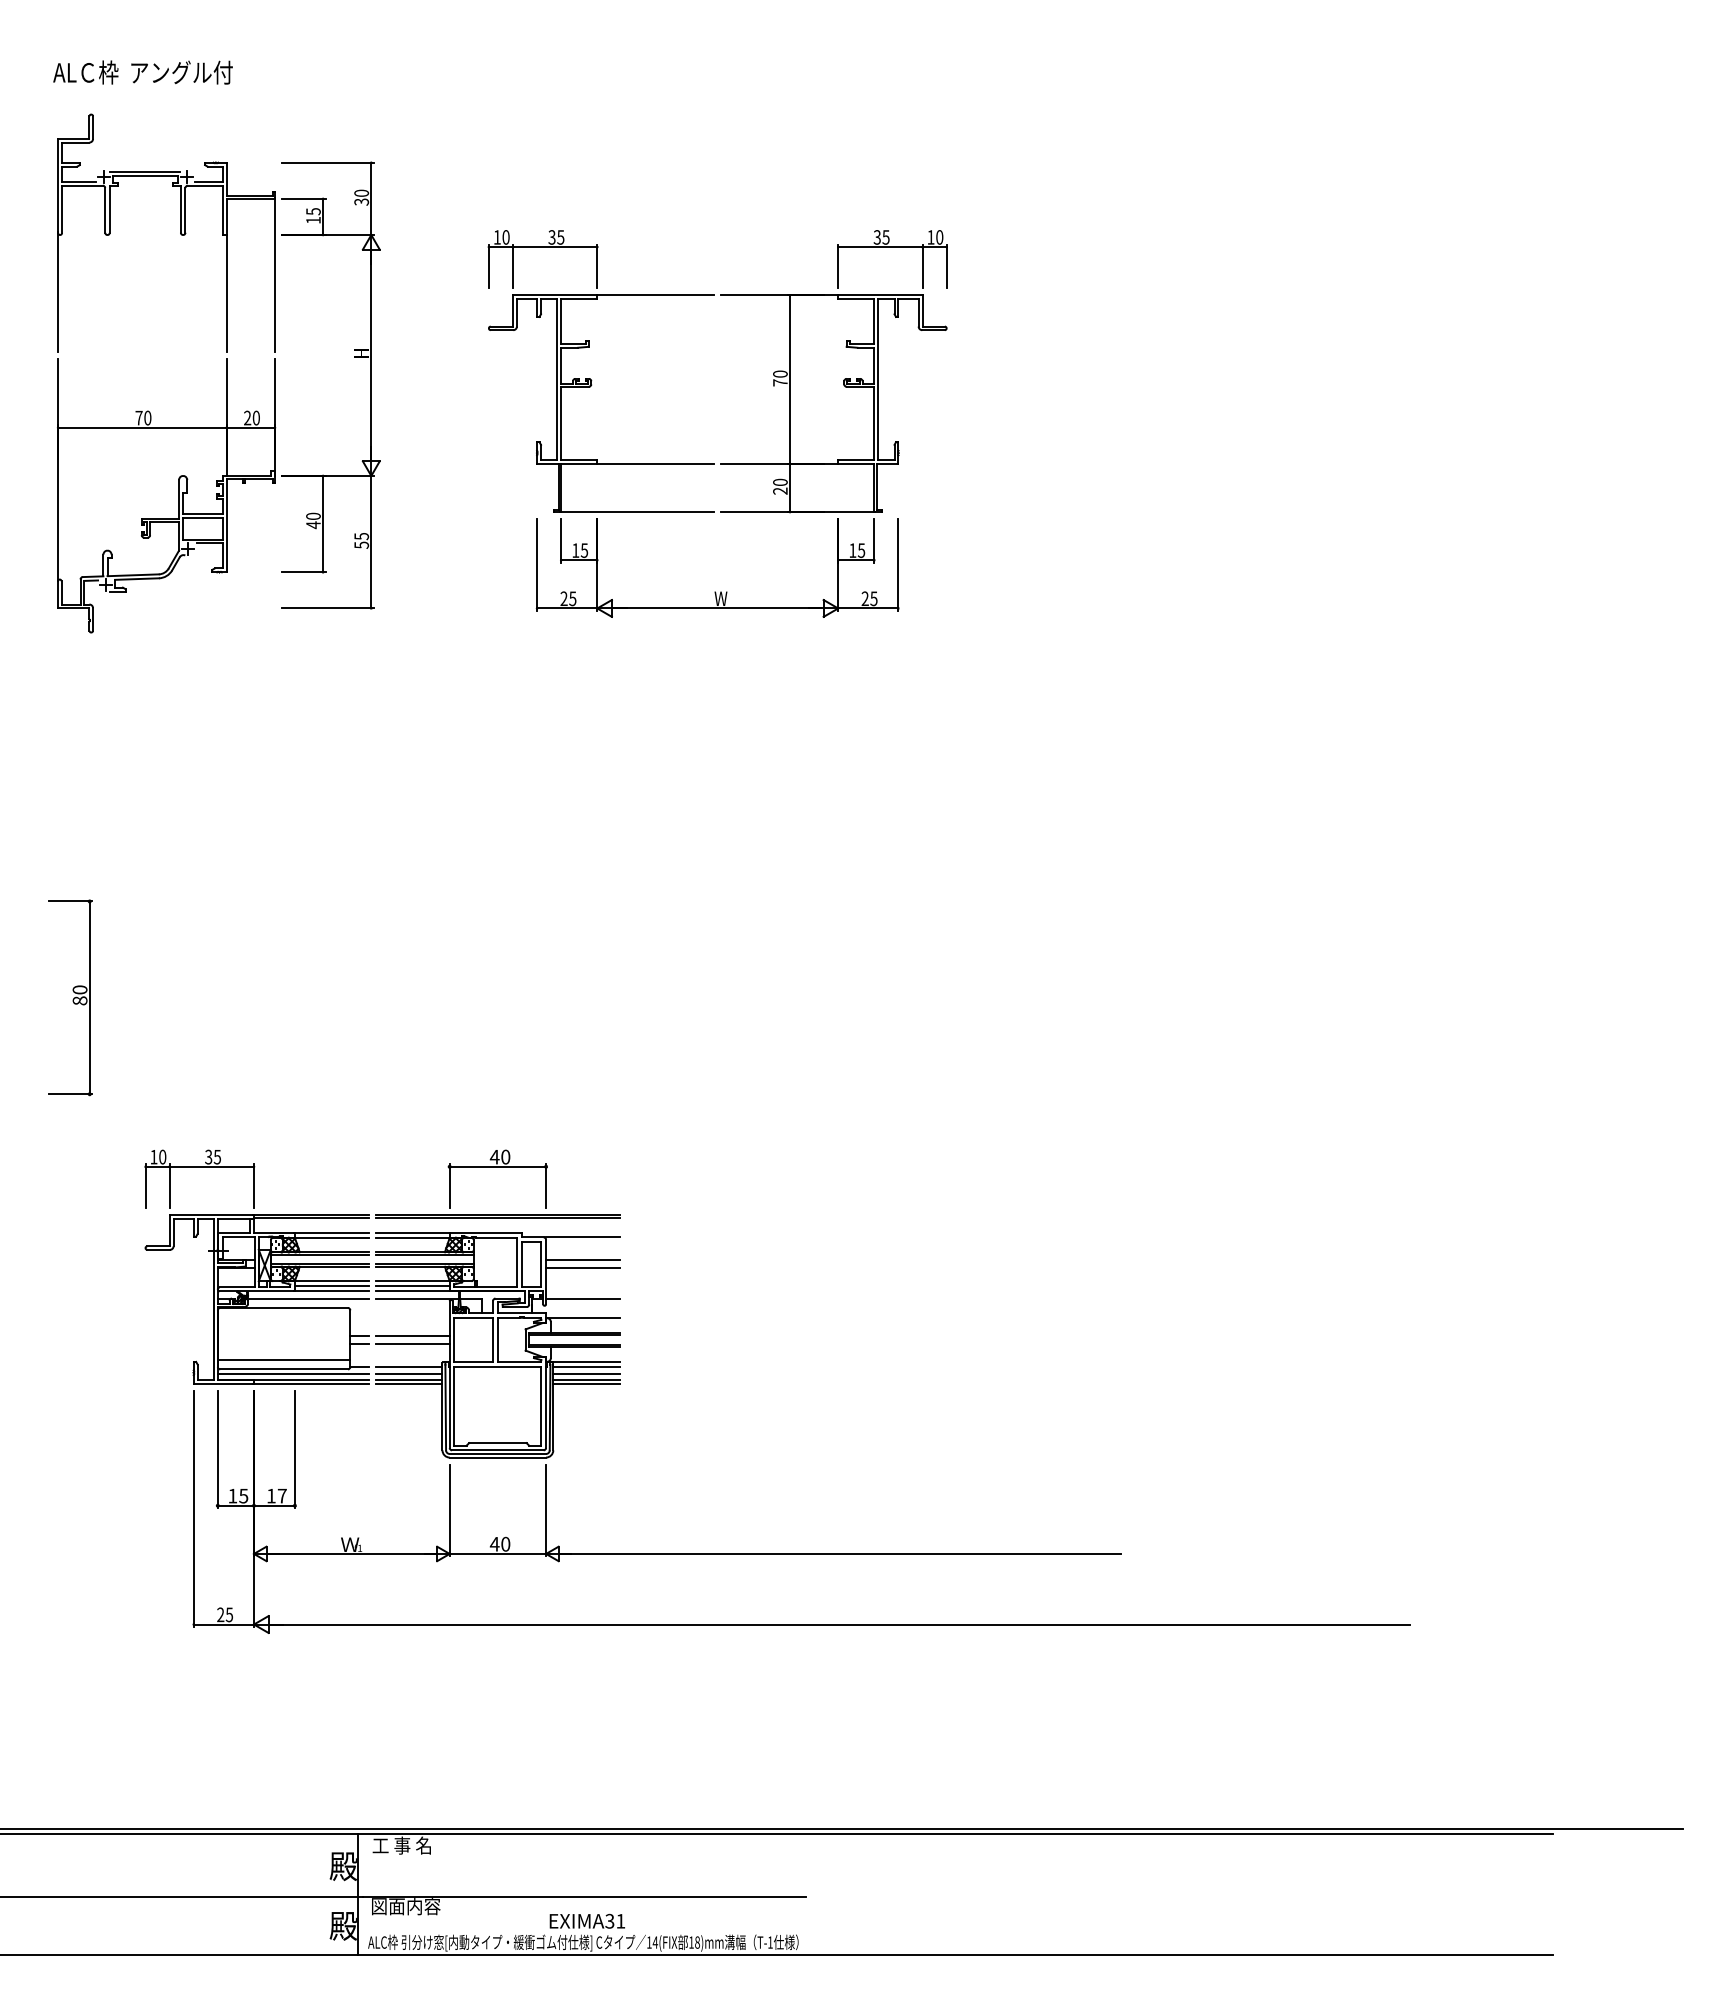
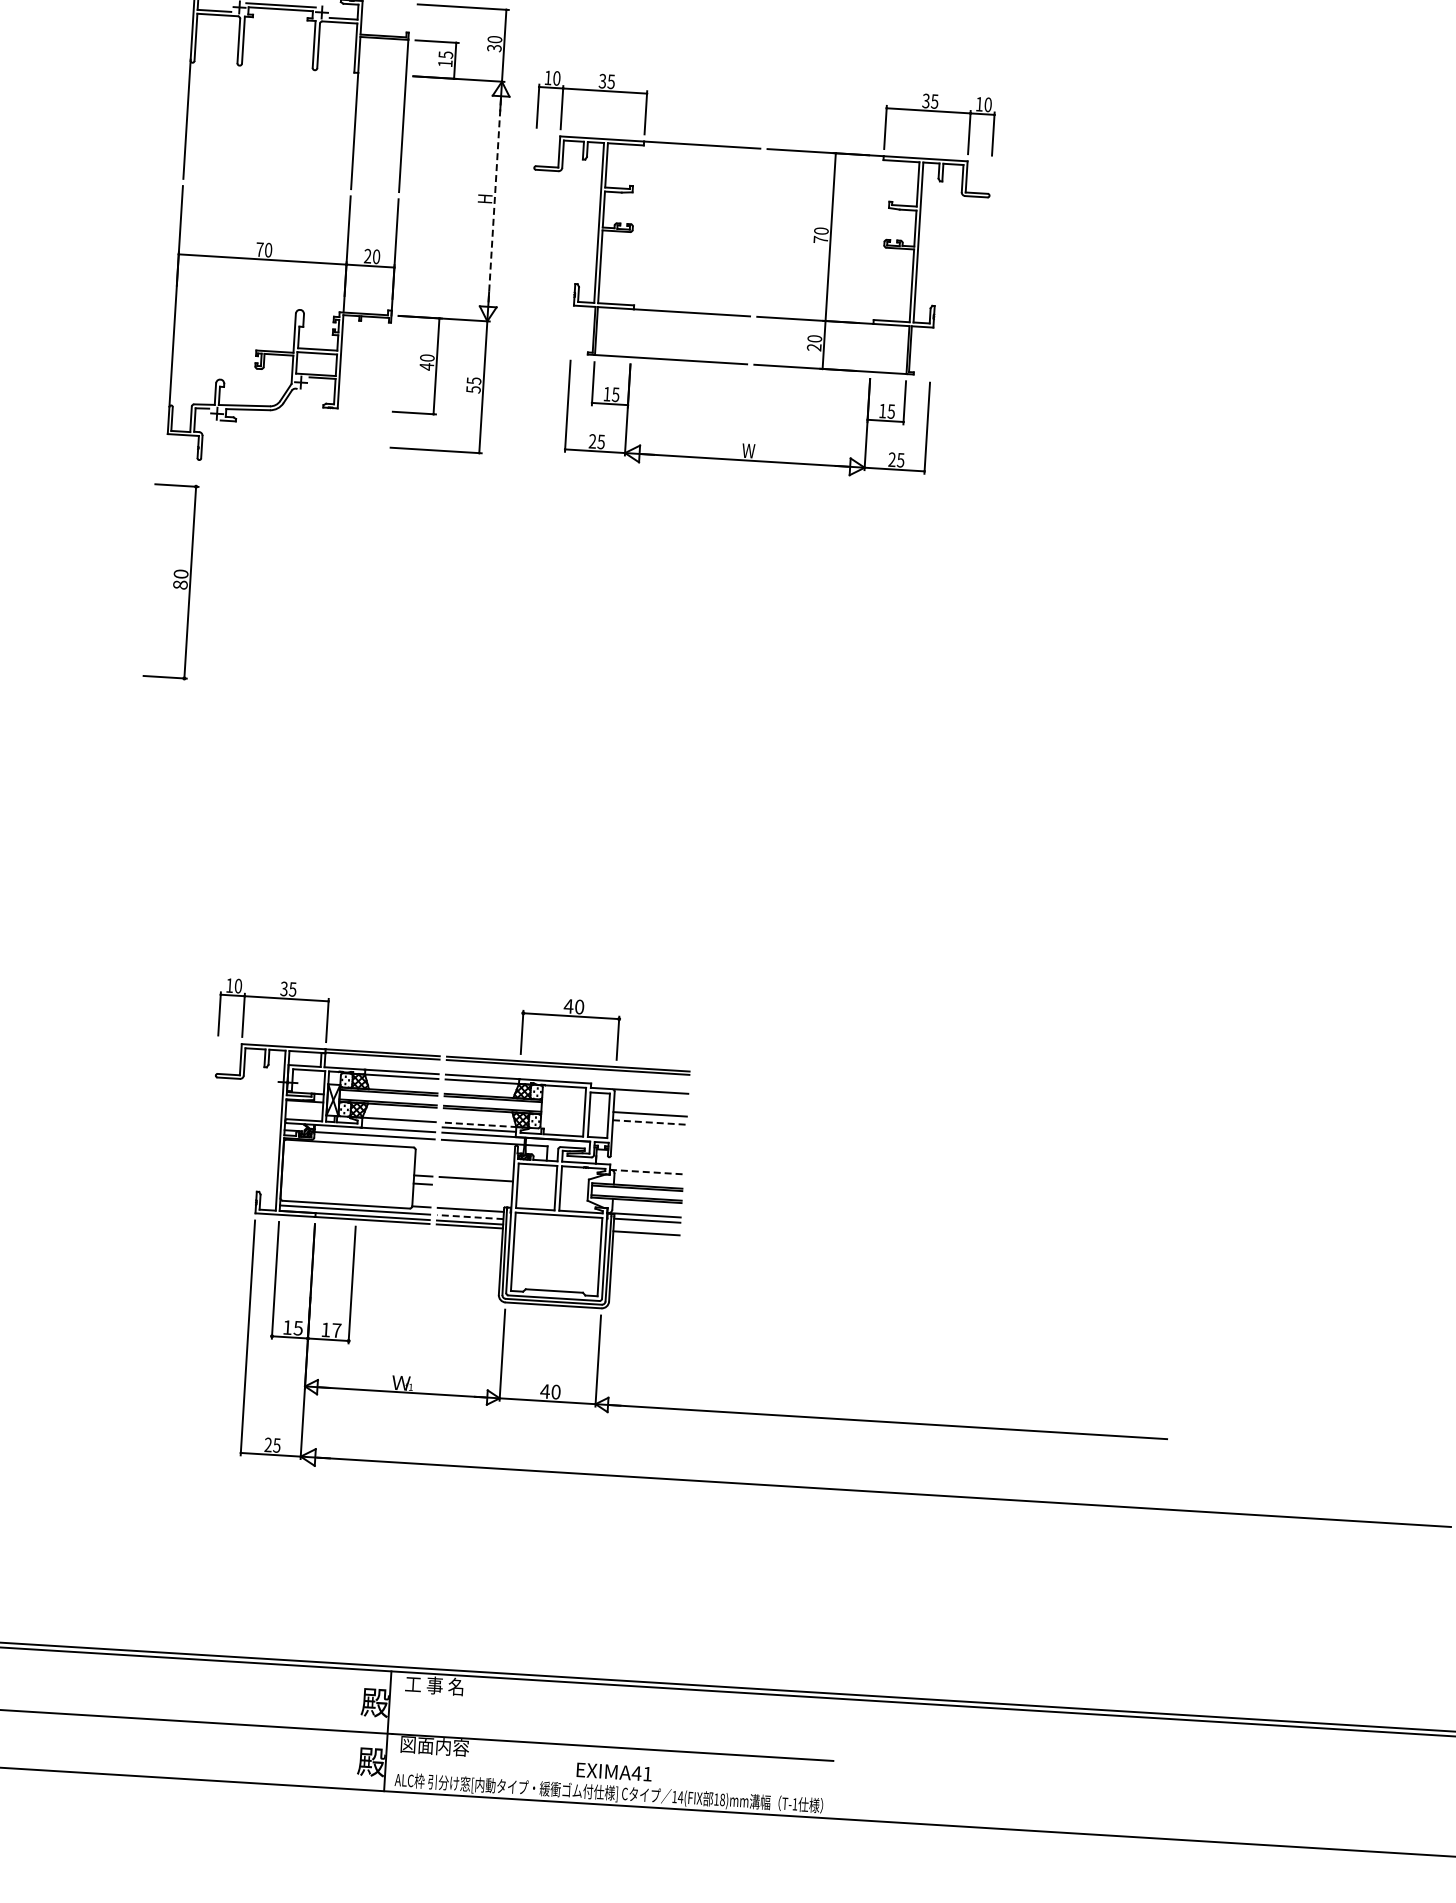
line: (371, 355) -> (494, 201), solid -> dashed
part: (714, 463) -> (750, 316), moved
part: (70, 997) -> (171, 581), moved
line: (582, 1268) -> (649, 1122), solid -> dashed
line: (412, 1281) -> (479, 1125), solid -> dashed
line: (331, 1286) -> (398, 1125), removed
line: (582, 1298) -> (647, 1152), removed
line: (582, 1318) -> (646, 1172), solid -> dashed
line: (412, 1344) -> (475, 1187), removed
line: (283, 1359) -> (346, 1194), removed
line: (408, 1374) -> (469, 1217), solid -> dashed
line: (586, 1374) -> (646, 1228), removed
line: (586, 1383) -> (646, 1237), removed
text: (609, 1920) -> (636, 1772), EXIMA31 -> EXIMA41

